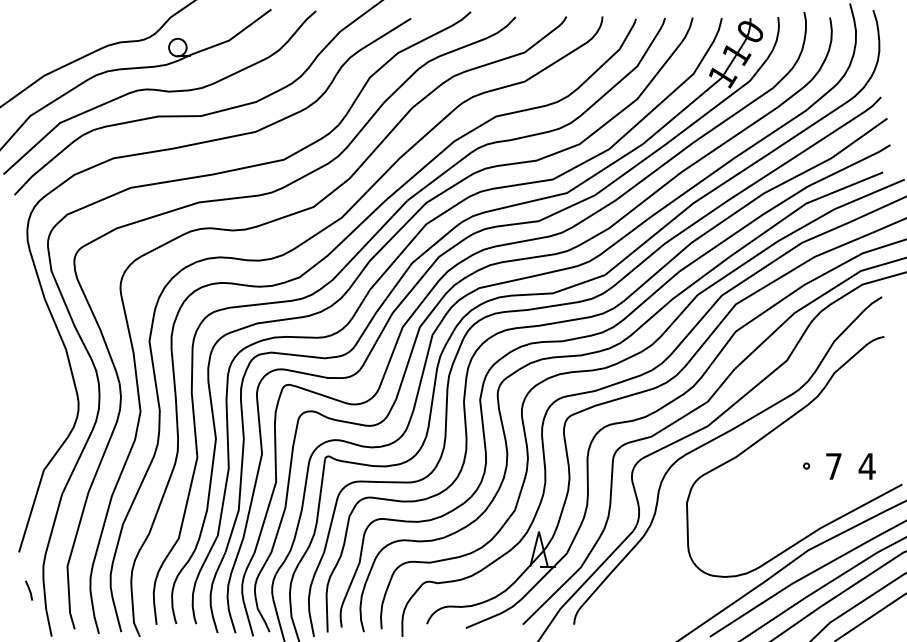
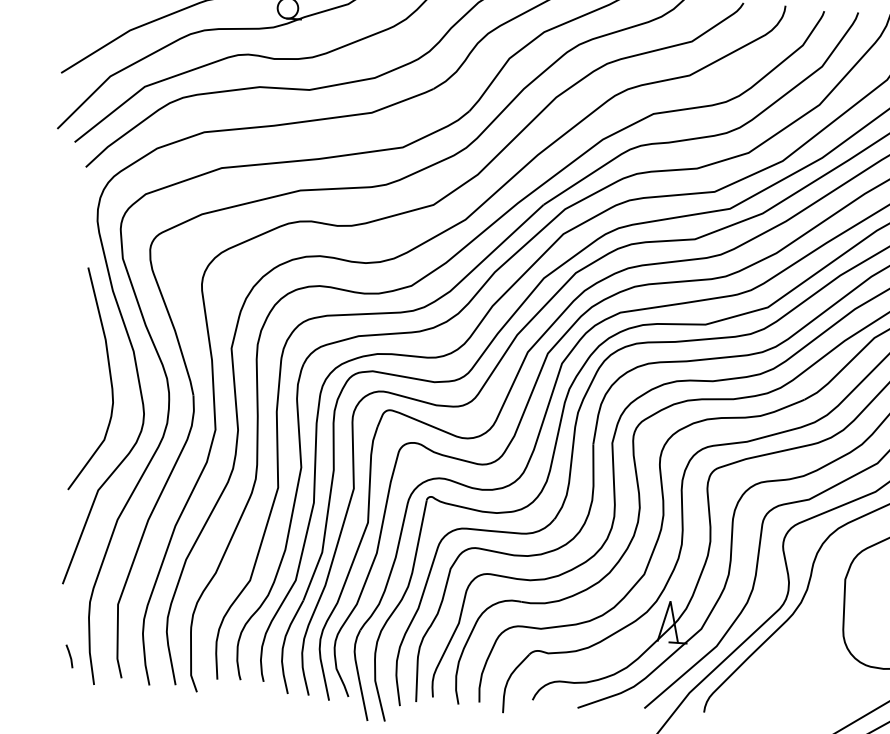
curve: (46, 371) -> (109, 375), added
line: (28, 590) -> (68, 656), moved

